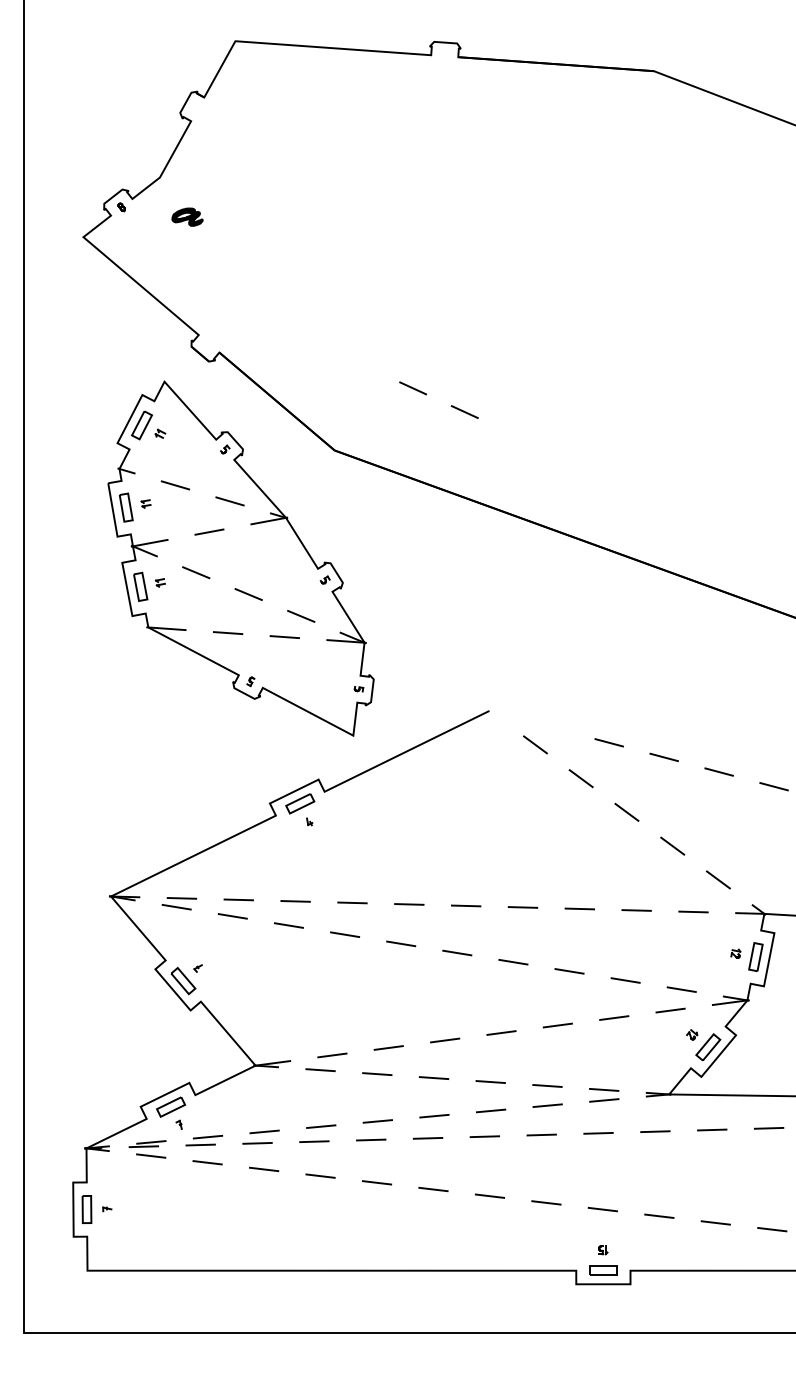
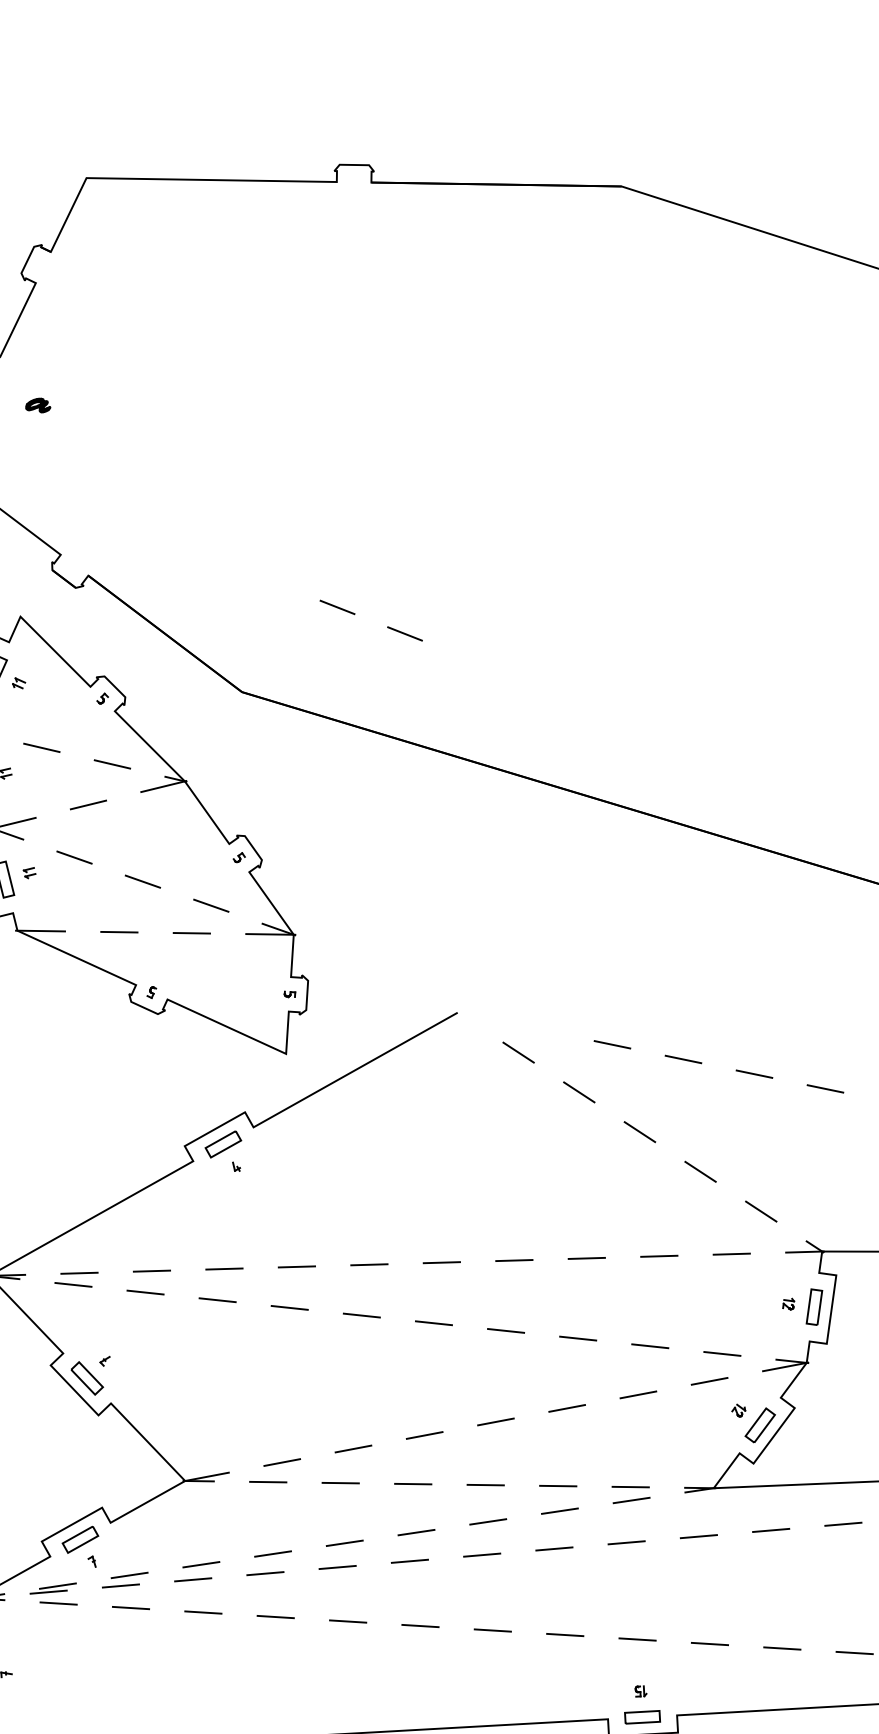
part: (187, 217) -> (38, 405), size x0.62

